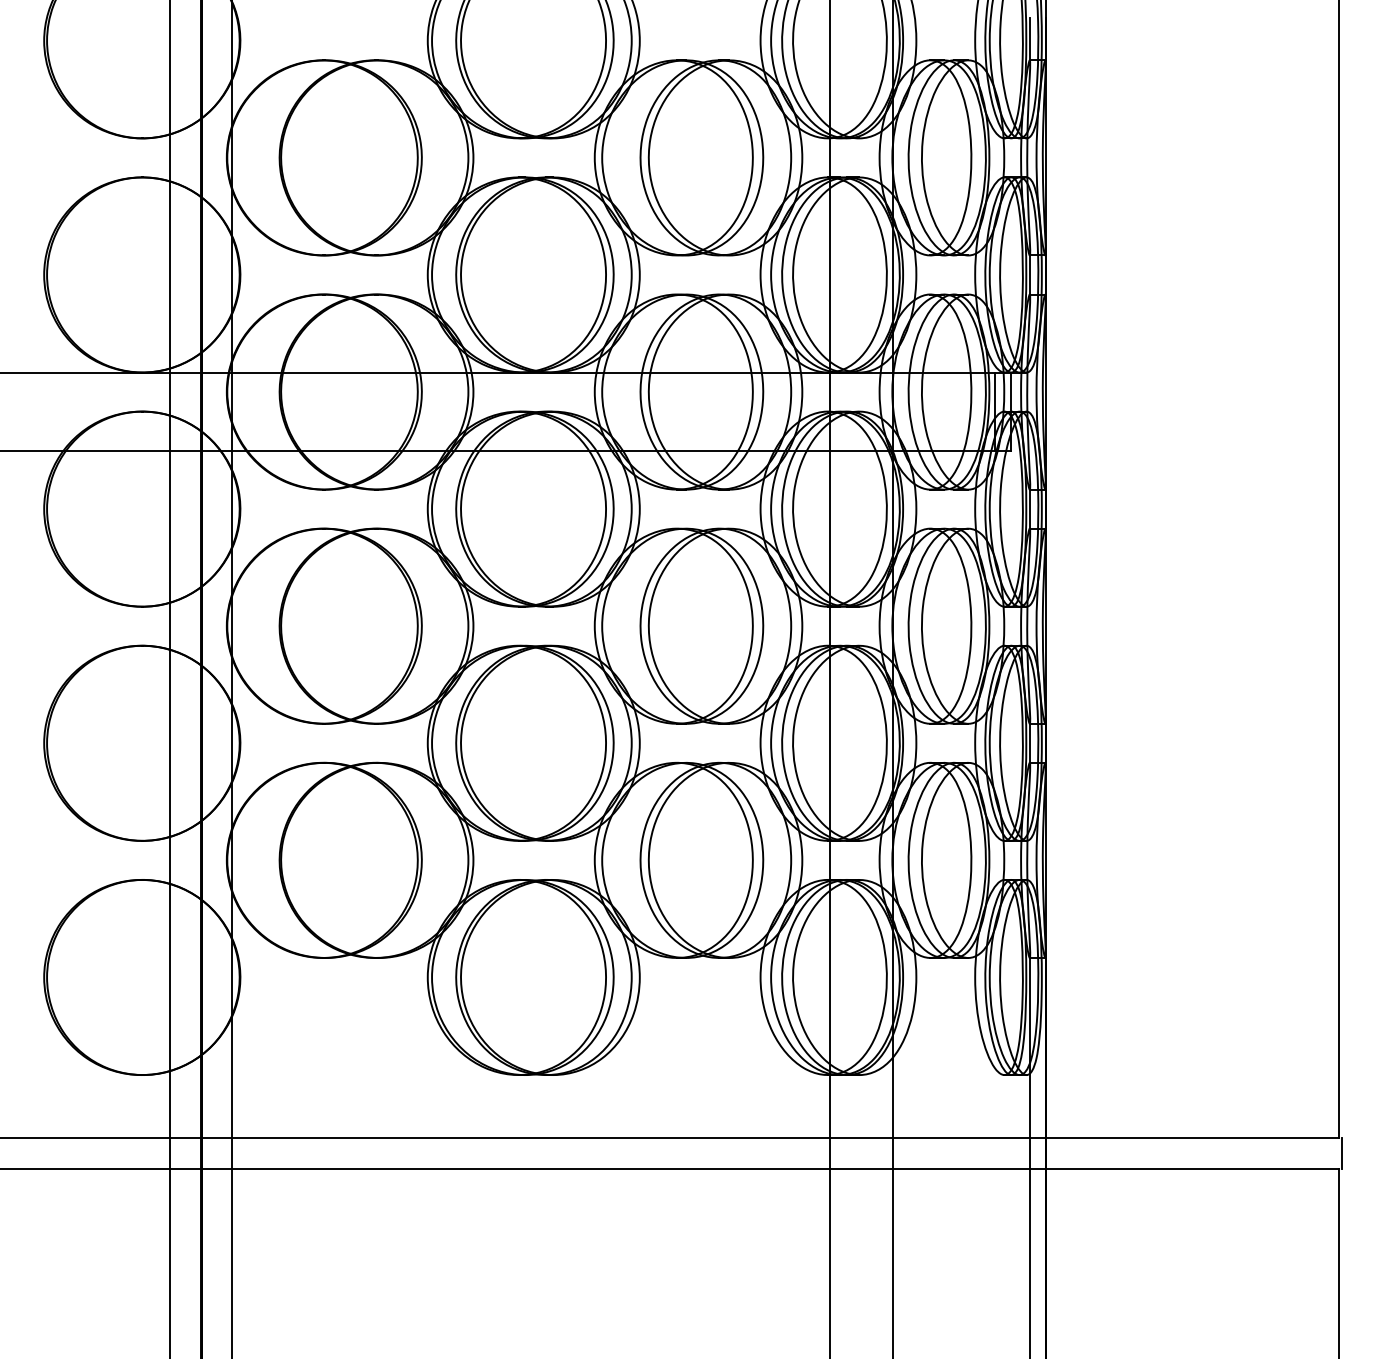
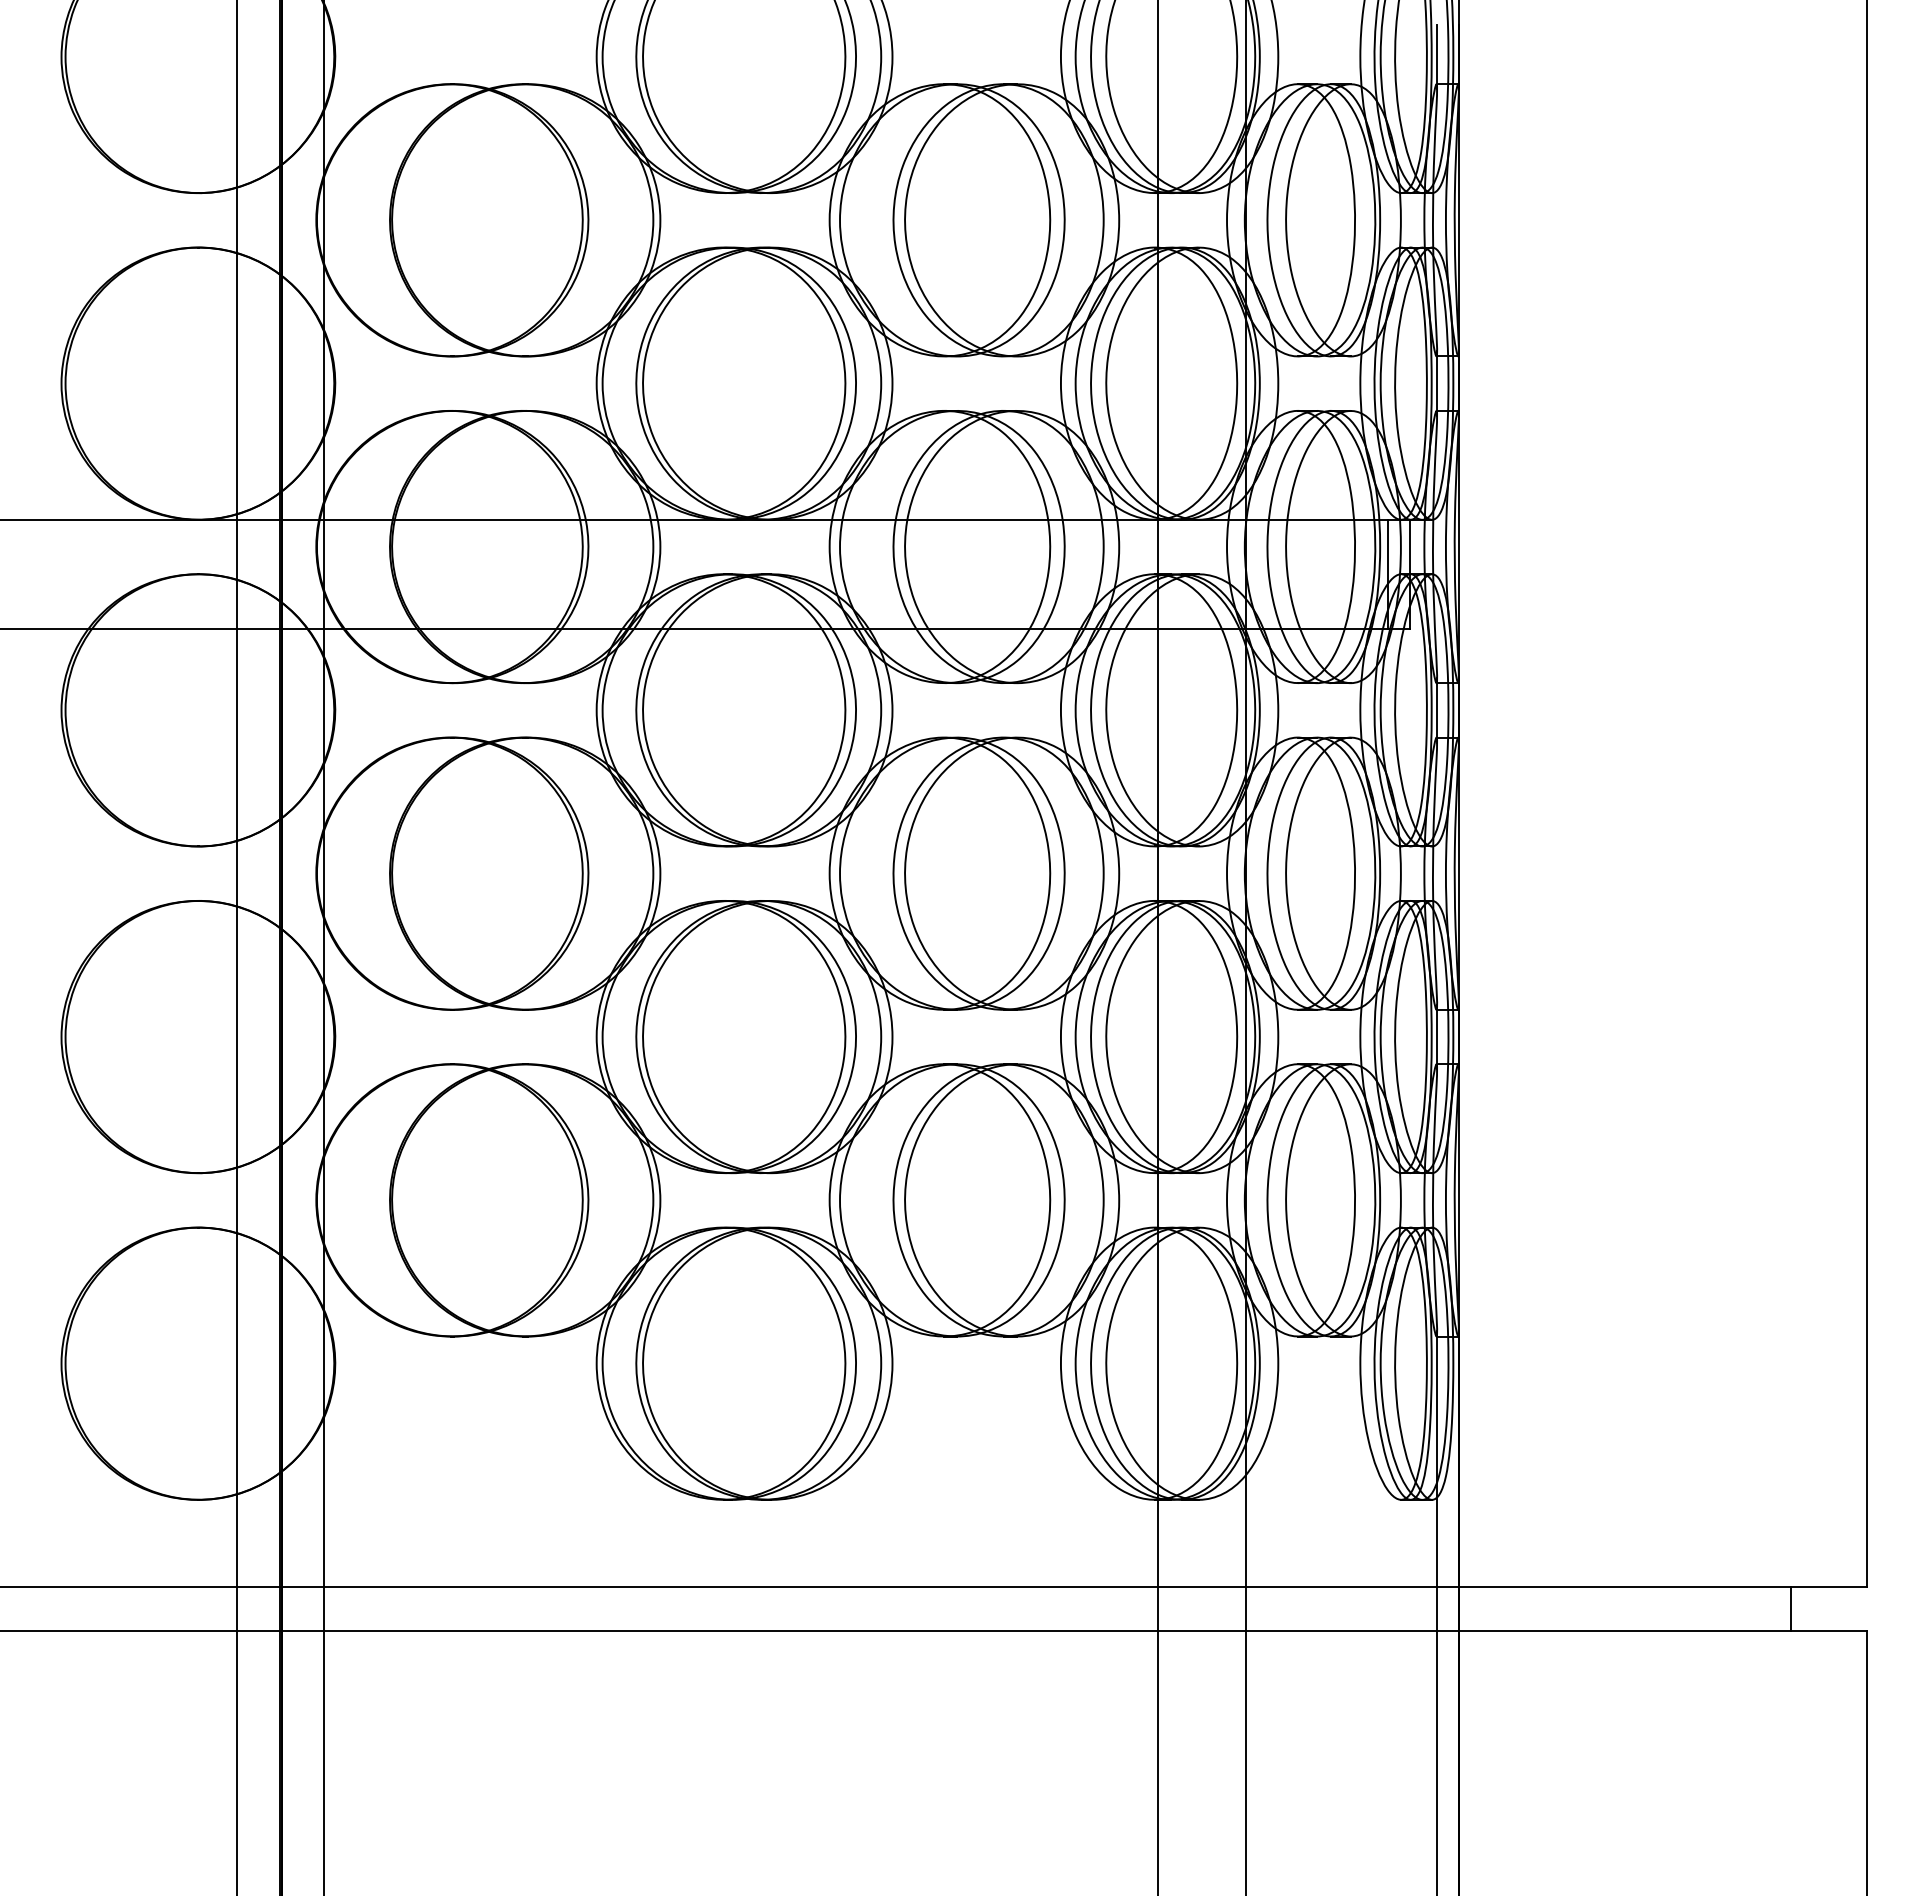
line: (1342, 1152) -> (1791, 1608), moved

